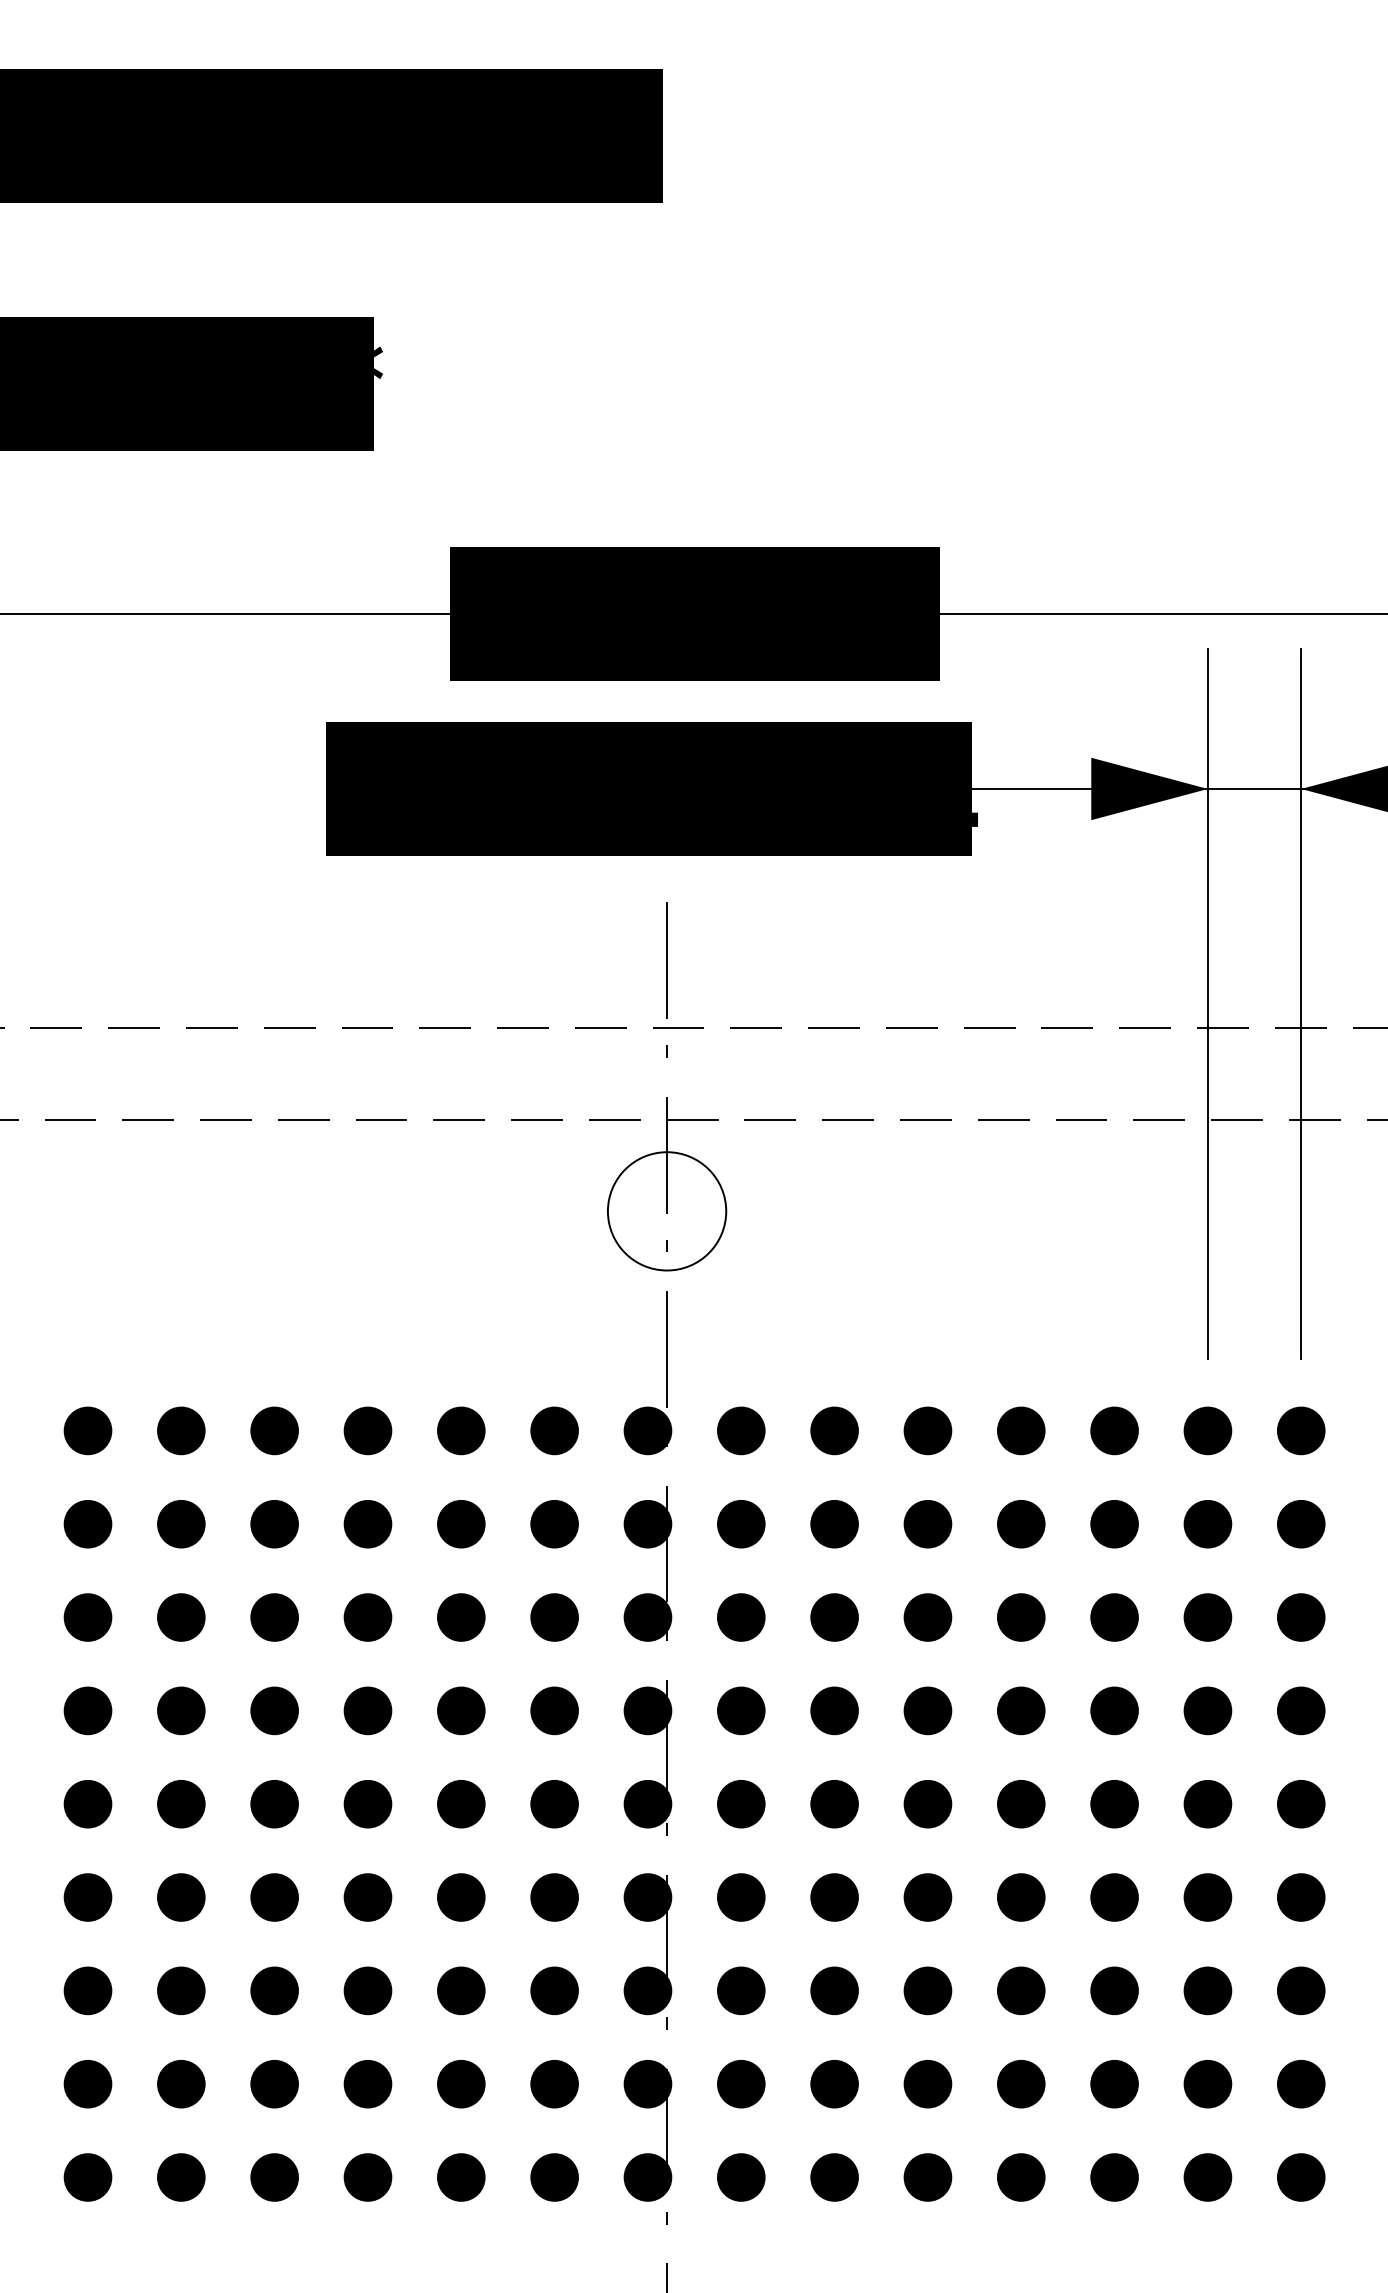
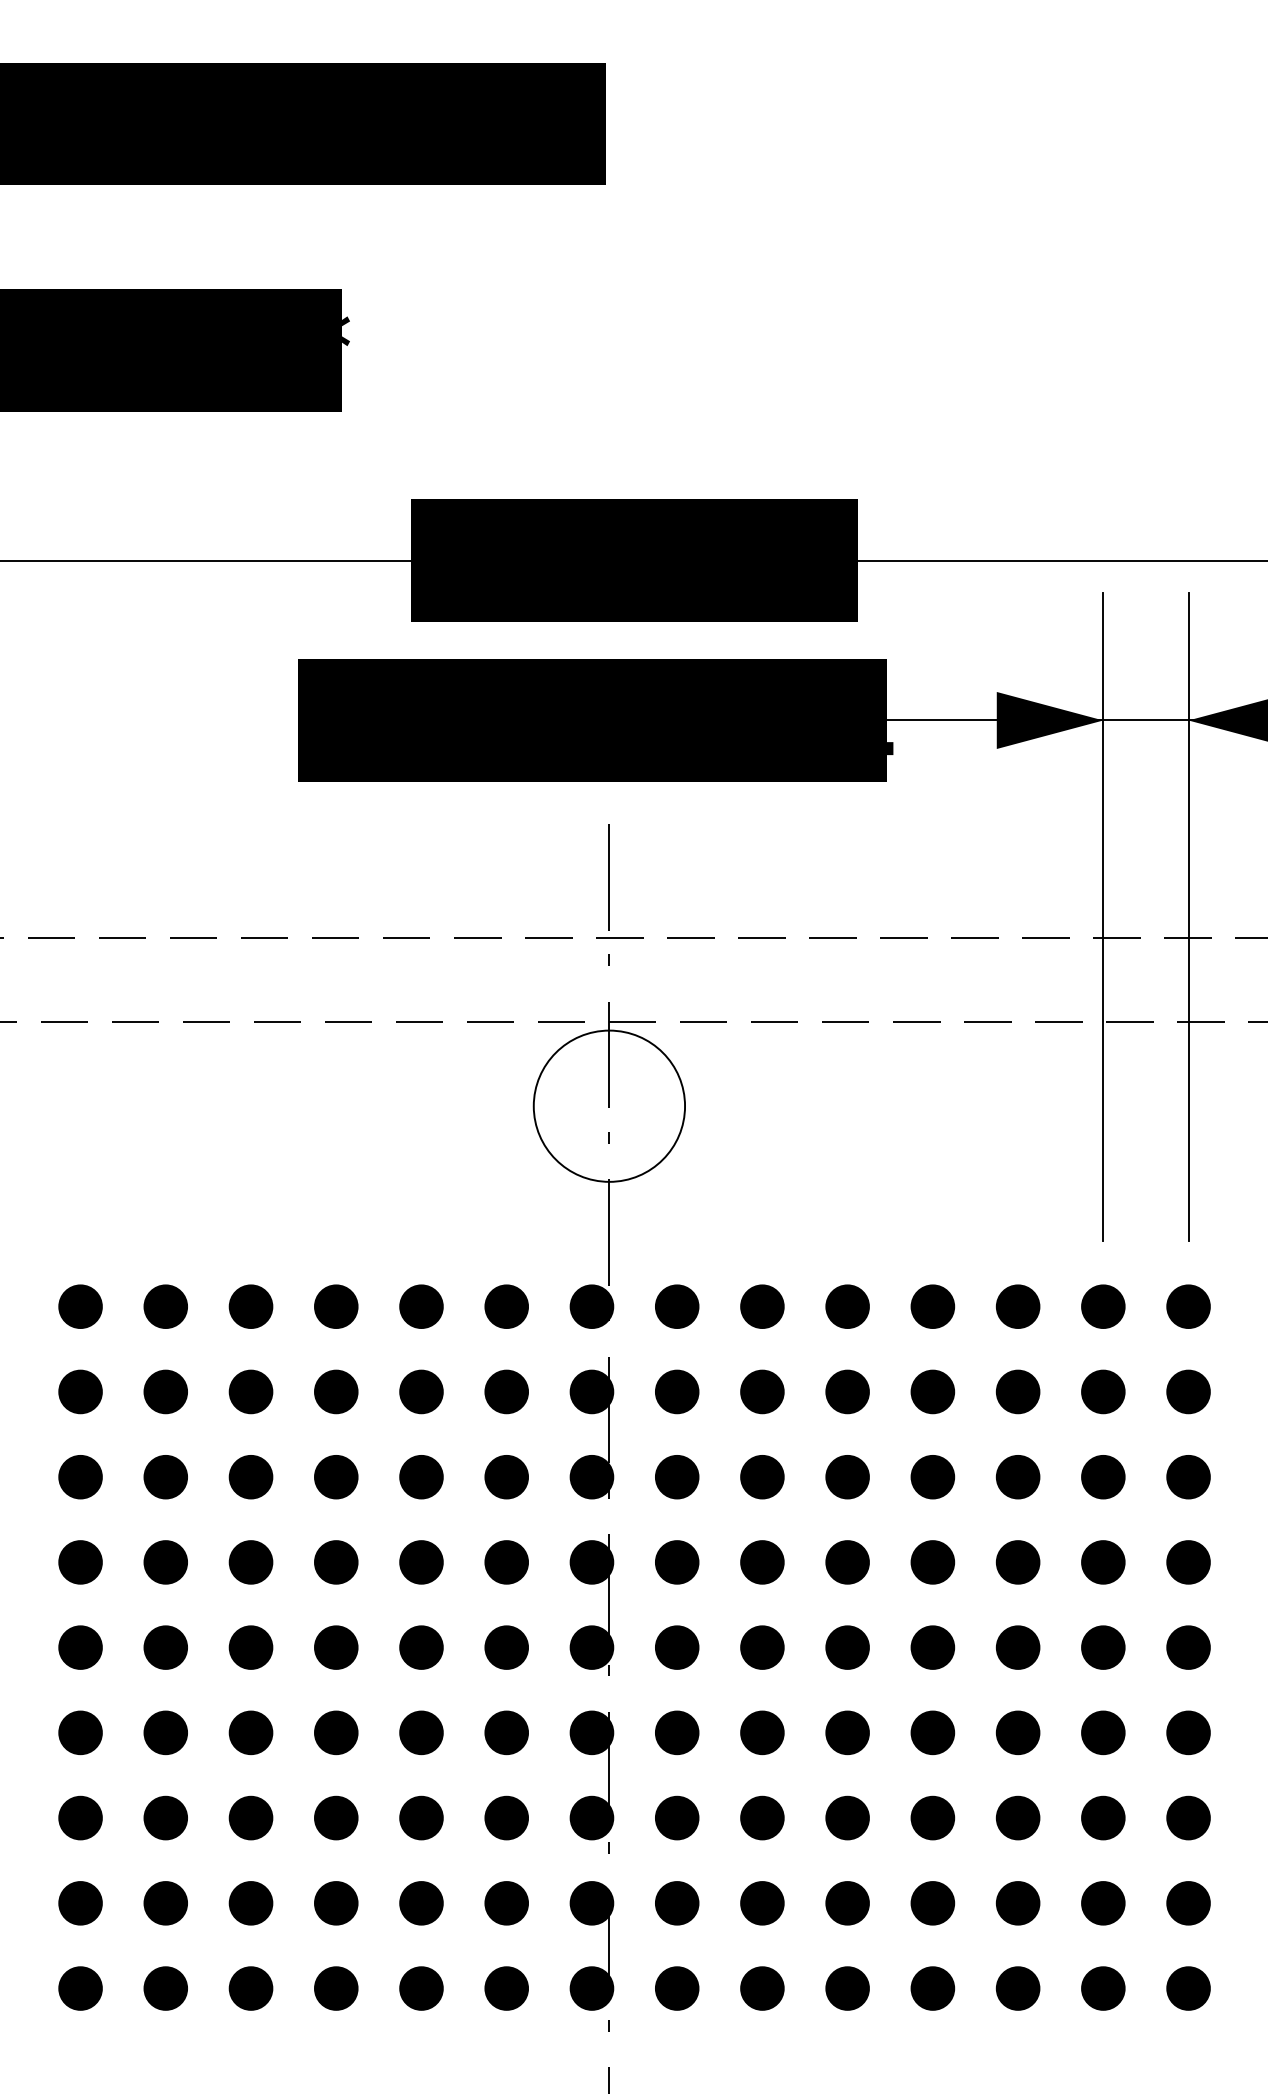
circle: (667, 1211) -> (609, 1106), size x1.4

